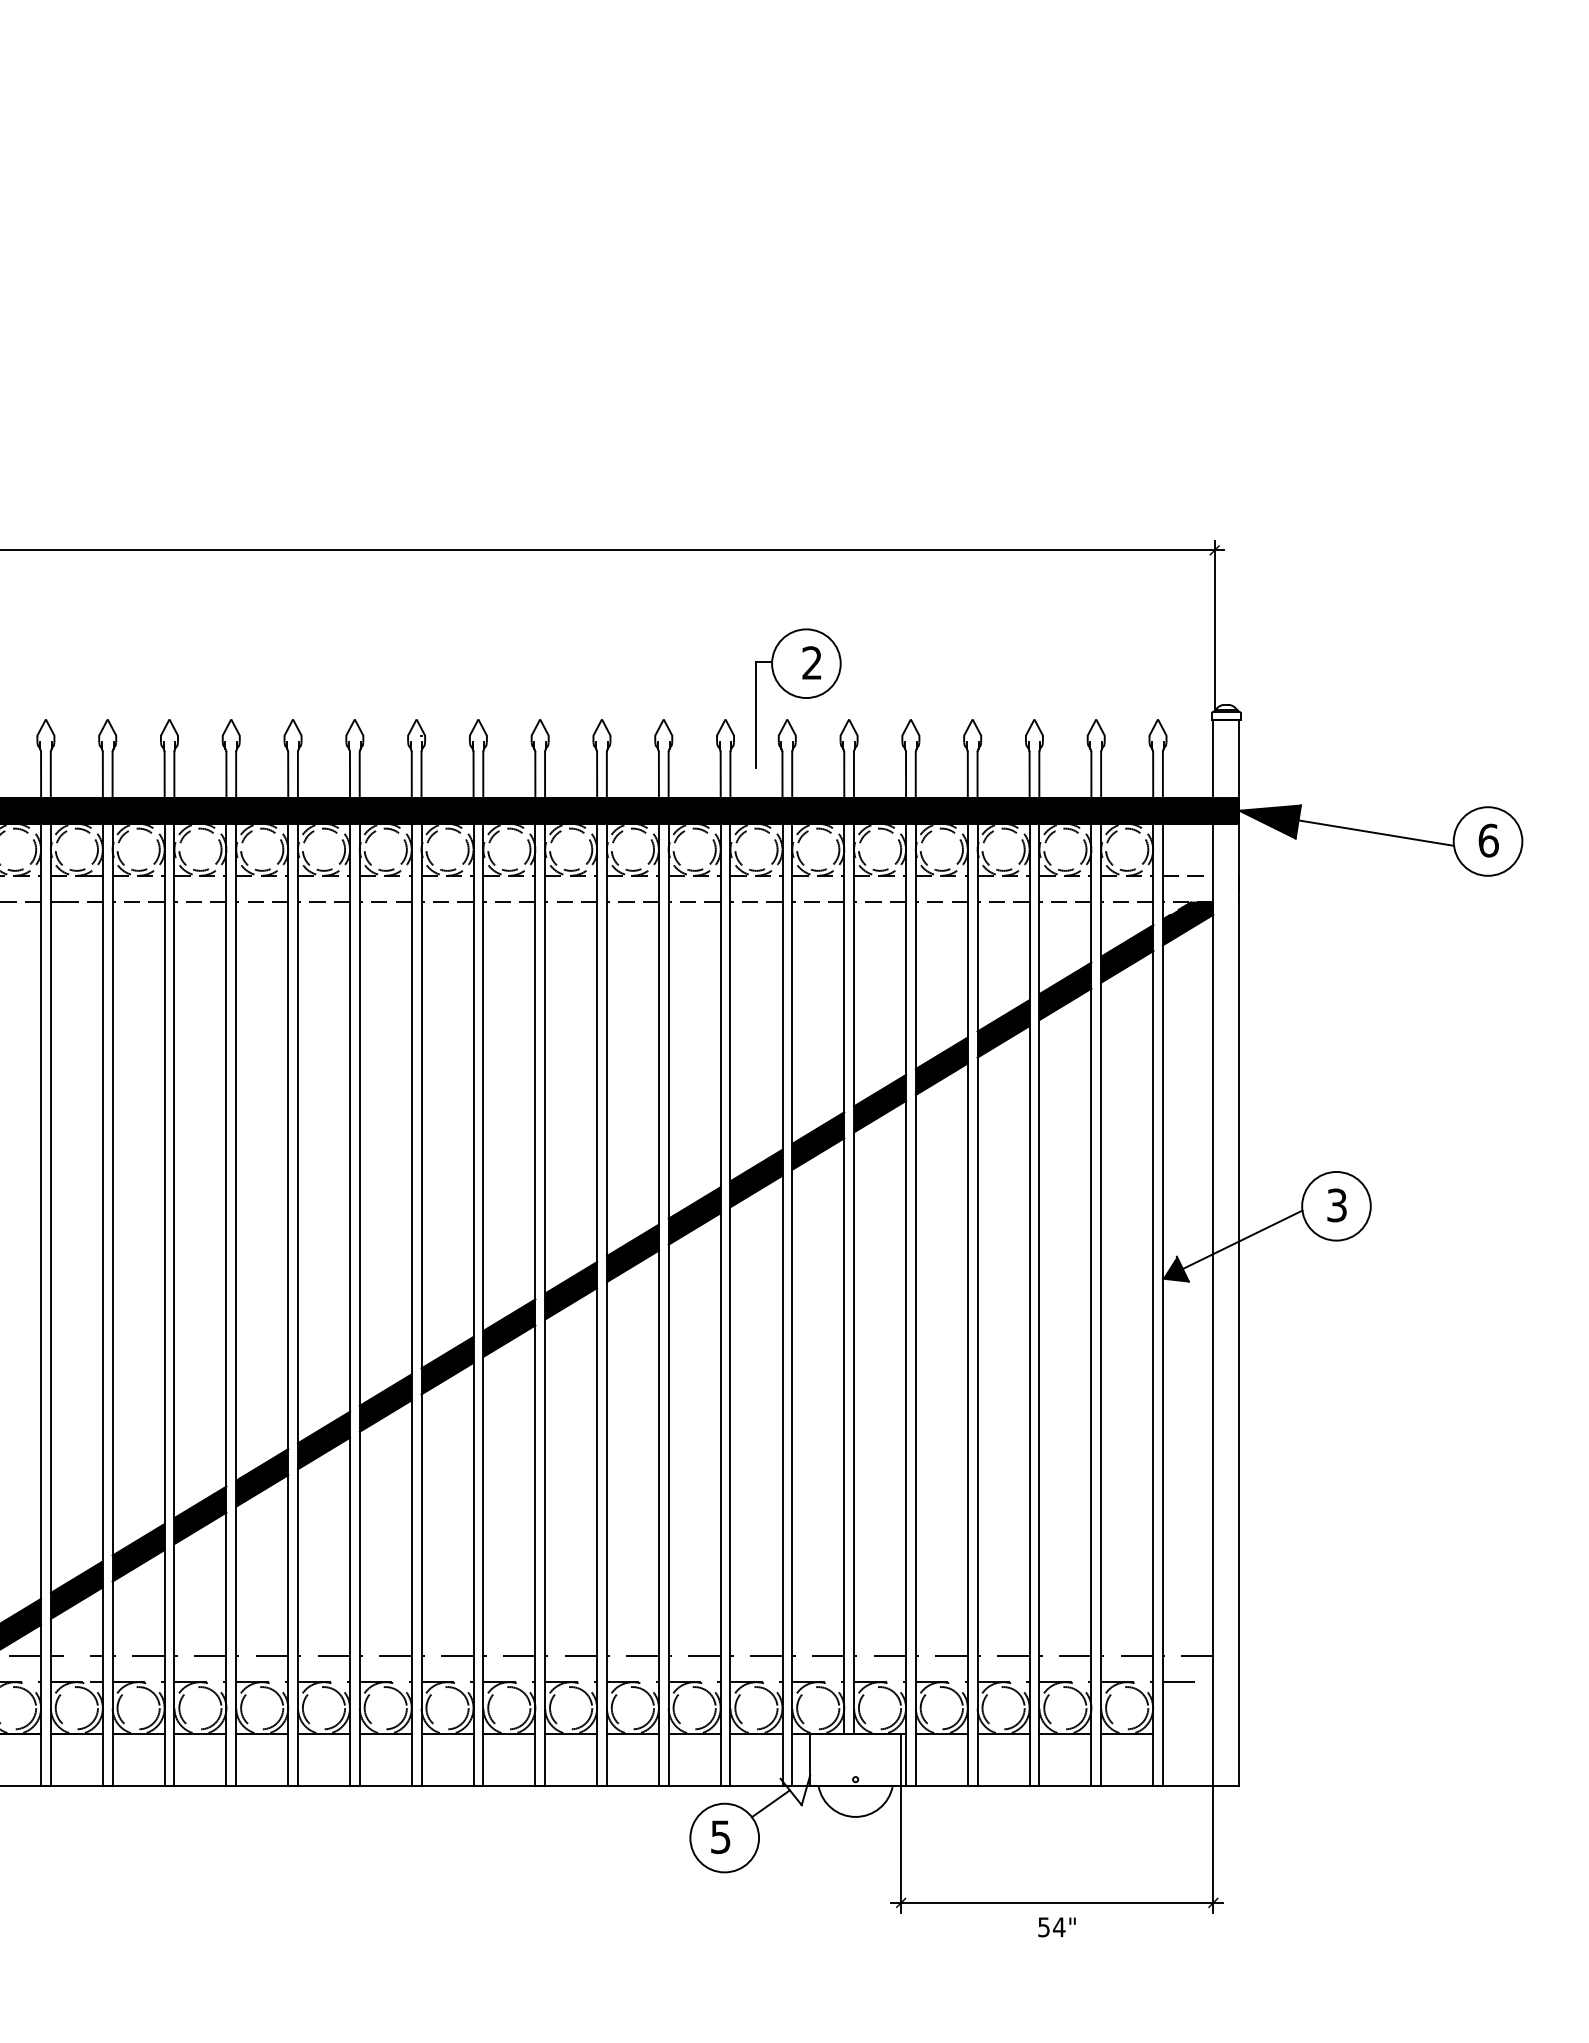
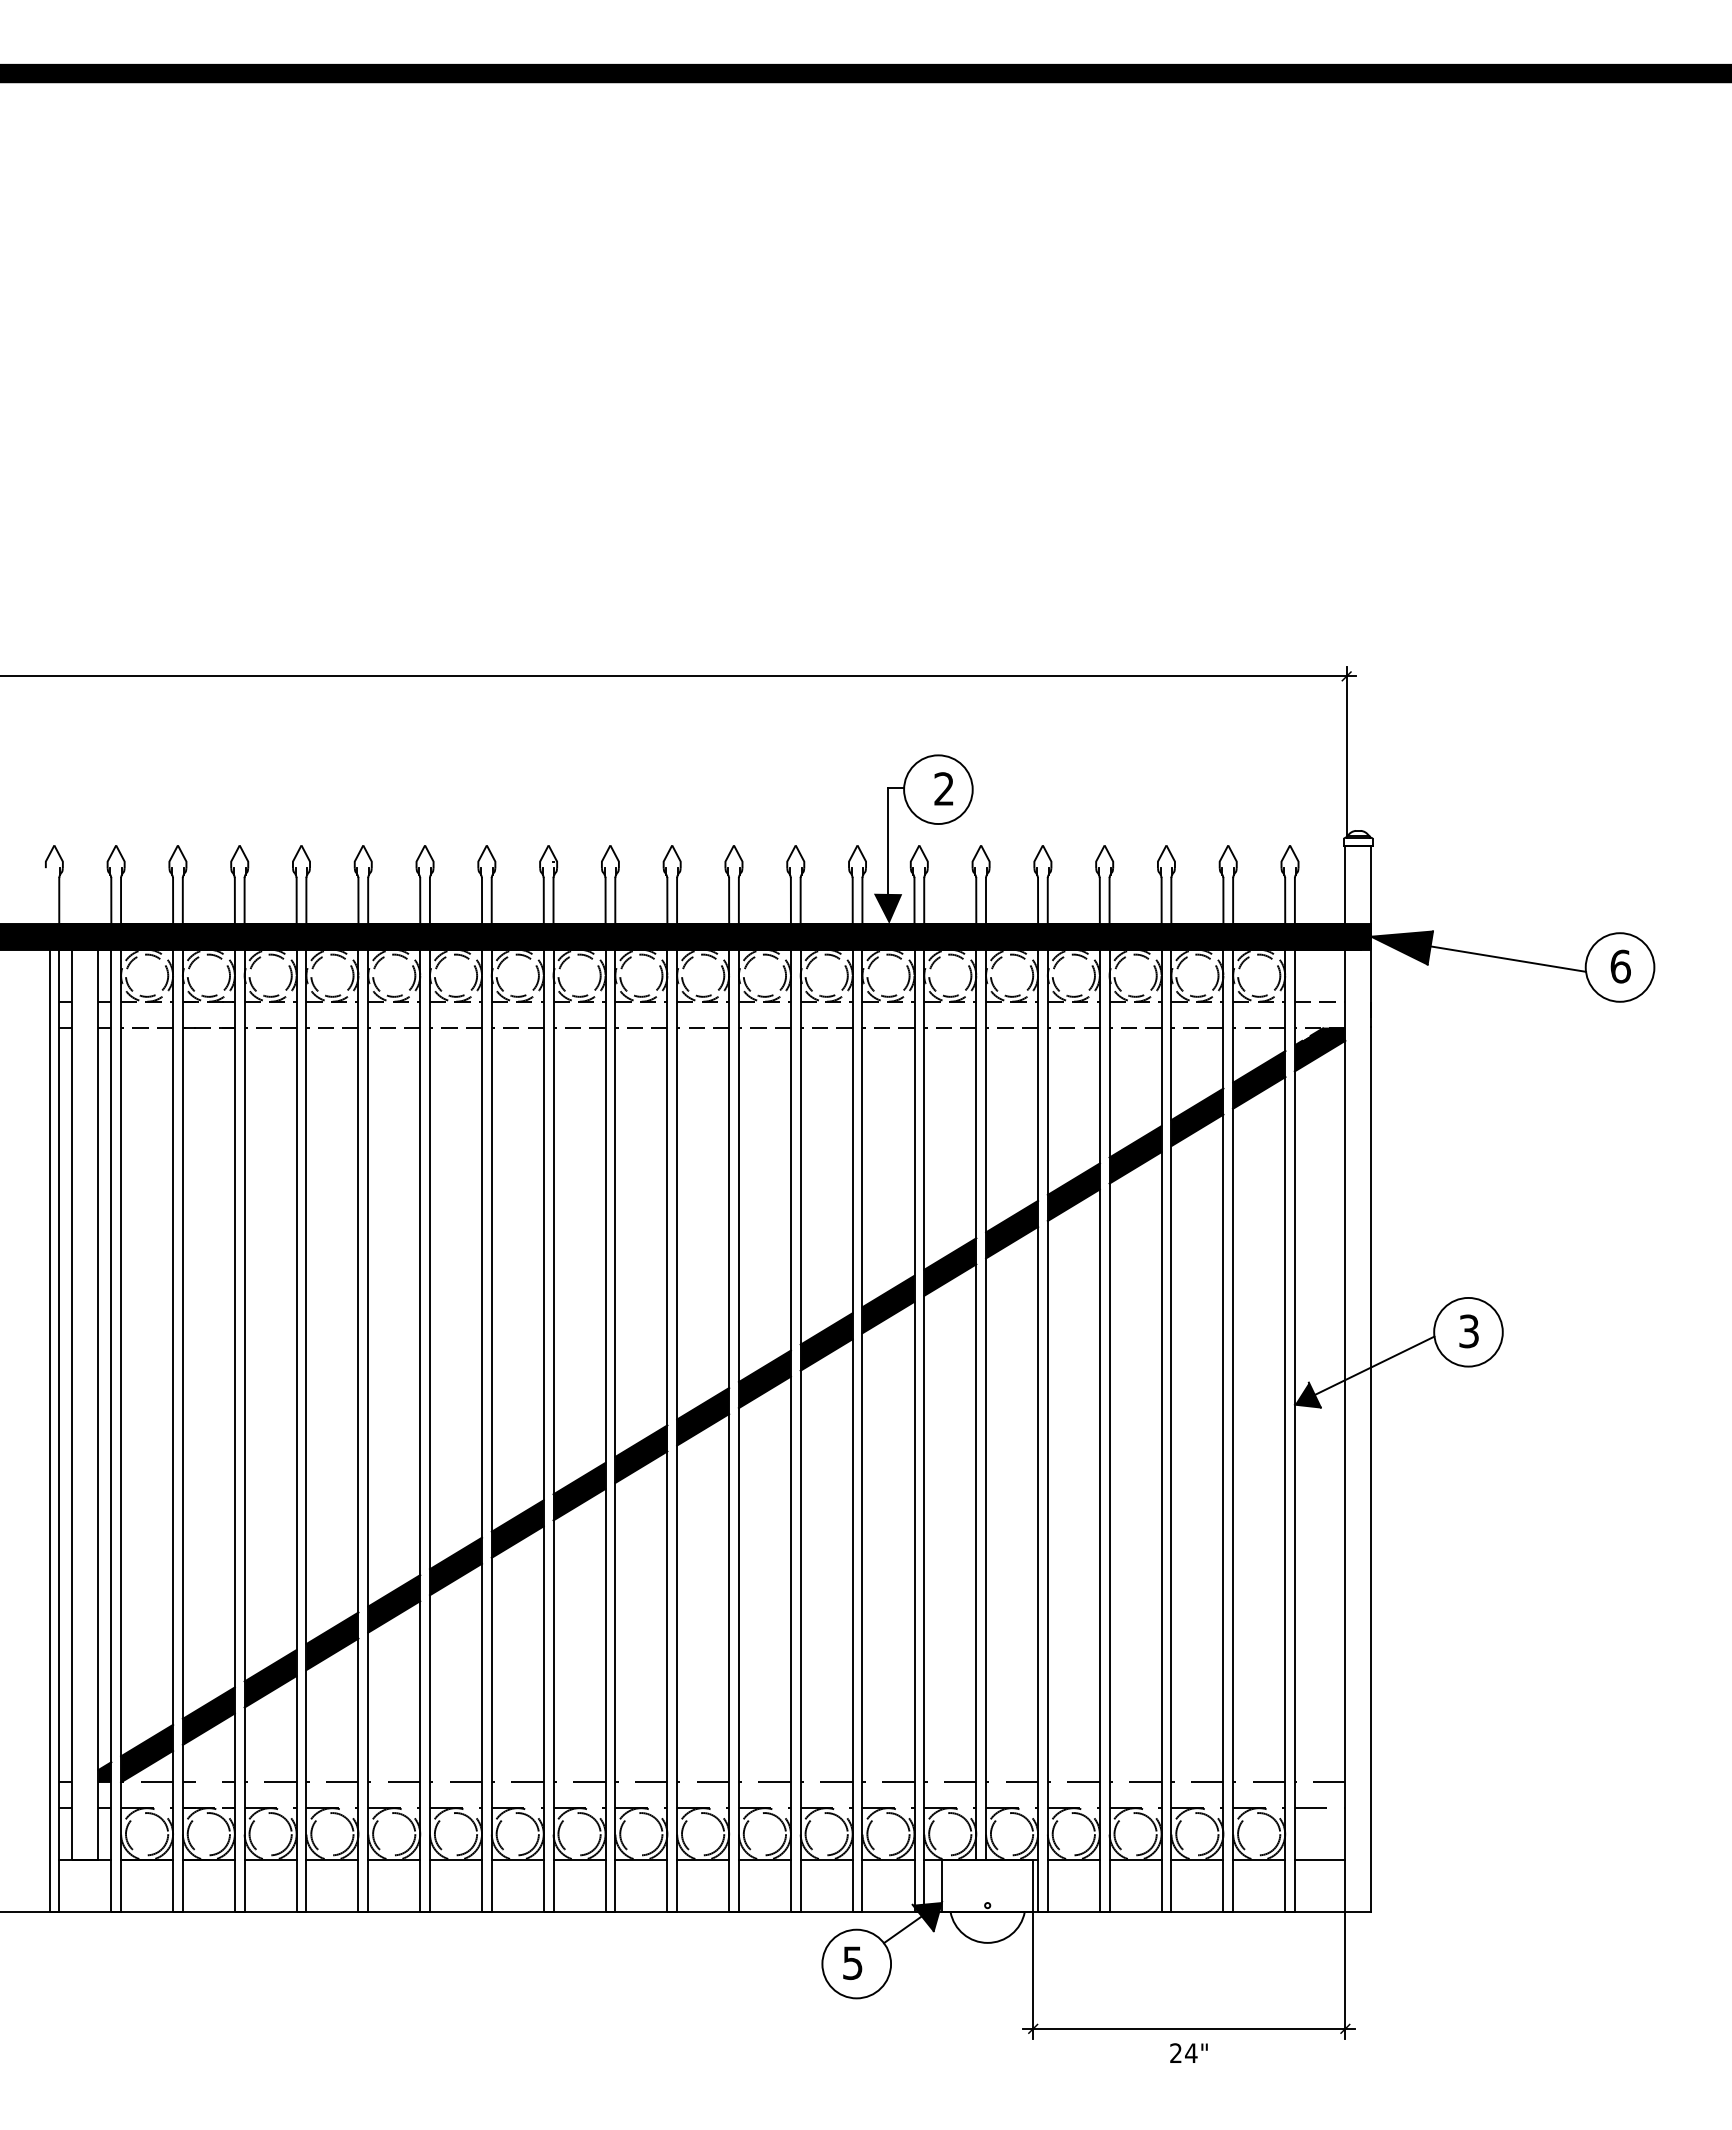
fill: (755, 782) -> (887, 908), added
line: (1187, 1734) -> (1319, 1860), added
fill: (795, 1790) -> (927, 1916), added
text: (1043, 1927) -> (1175, 2053), 54" -> 24"

